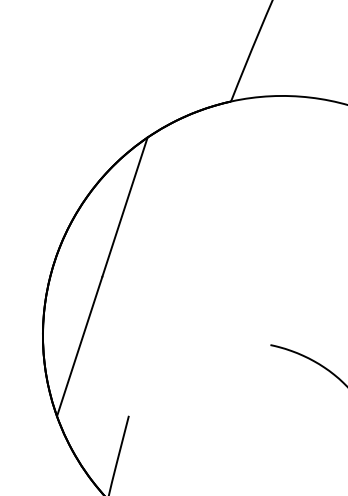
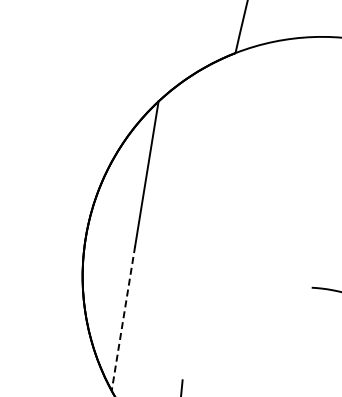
line: (79, 347) -> (123, 319), solid -> dashed

